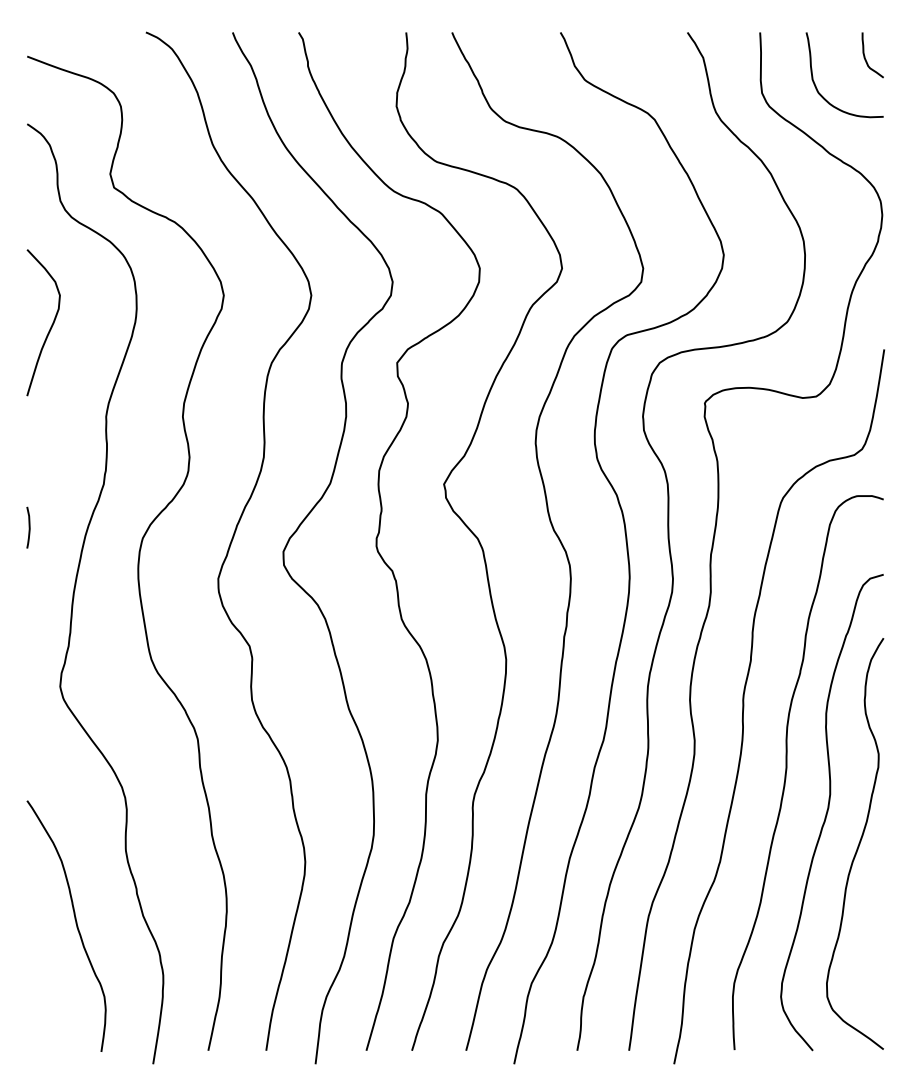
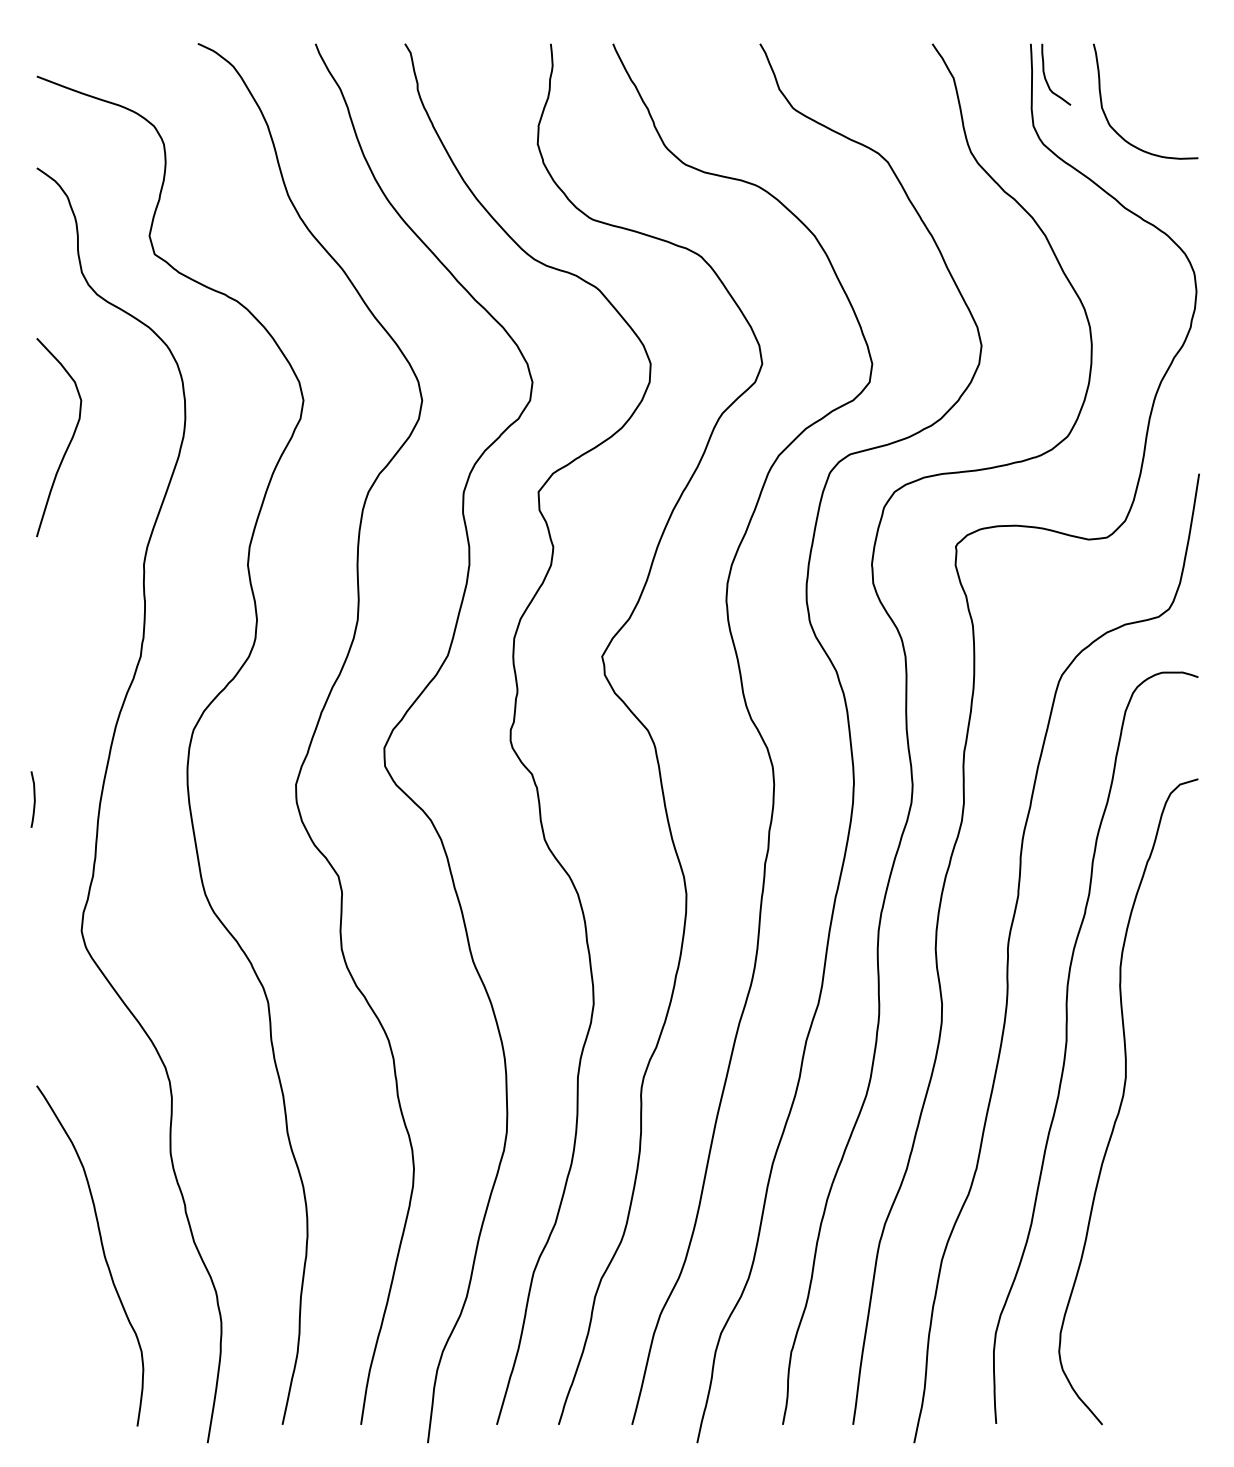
curve: (865, 56) -> (1046, 76), moved
curve: (28, 527) -> (33, 799), moved
curve: (857, 845) -> (1162, 1146), removed

